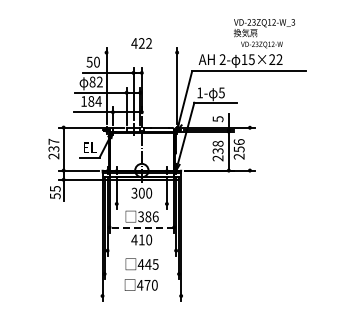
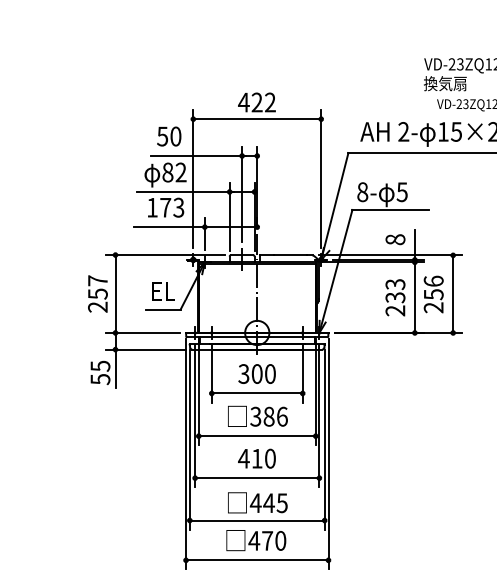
line: (141, 52) -> (256, 118), added
text: (200, 92) -> (363, 191), 1- -> 8-
text: (94, 101) -> (171, 207), 184 -> 173
text: (217, 119) -> (394, 240), 5 -> 8
text: (217, 143) -> (394, 283), 238 -> 233
text: (52, 148) -> (95, 292), 237 -> 257
line: (249, 149) -> (452, 294), added
line: (141, 203) -> (256, 392), added
line: (141, 227) -> (256, 436), dashed -> solid
line: (141, 250) -> (256, 477), added
line: (141, 274) -> (256, 521), added
line: (141, 296) -> (256, 561), added

